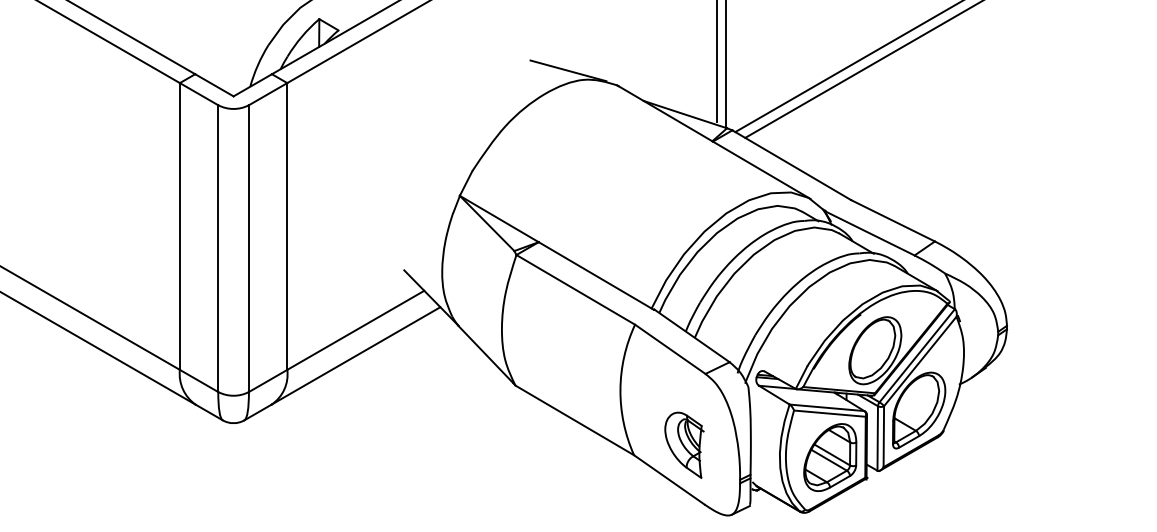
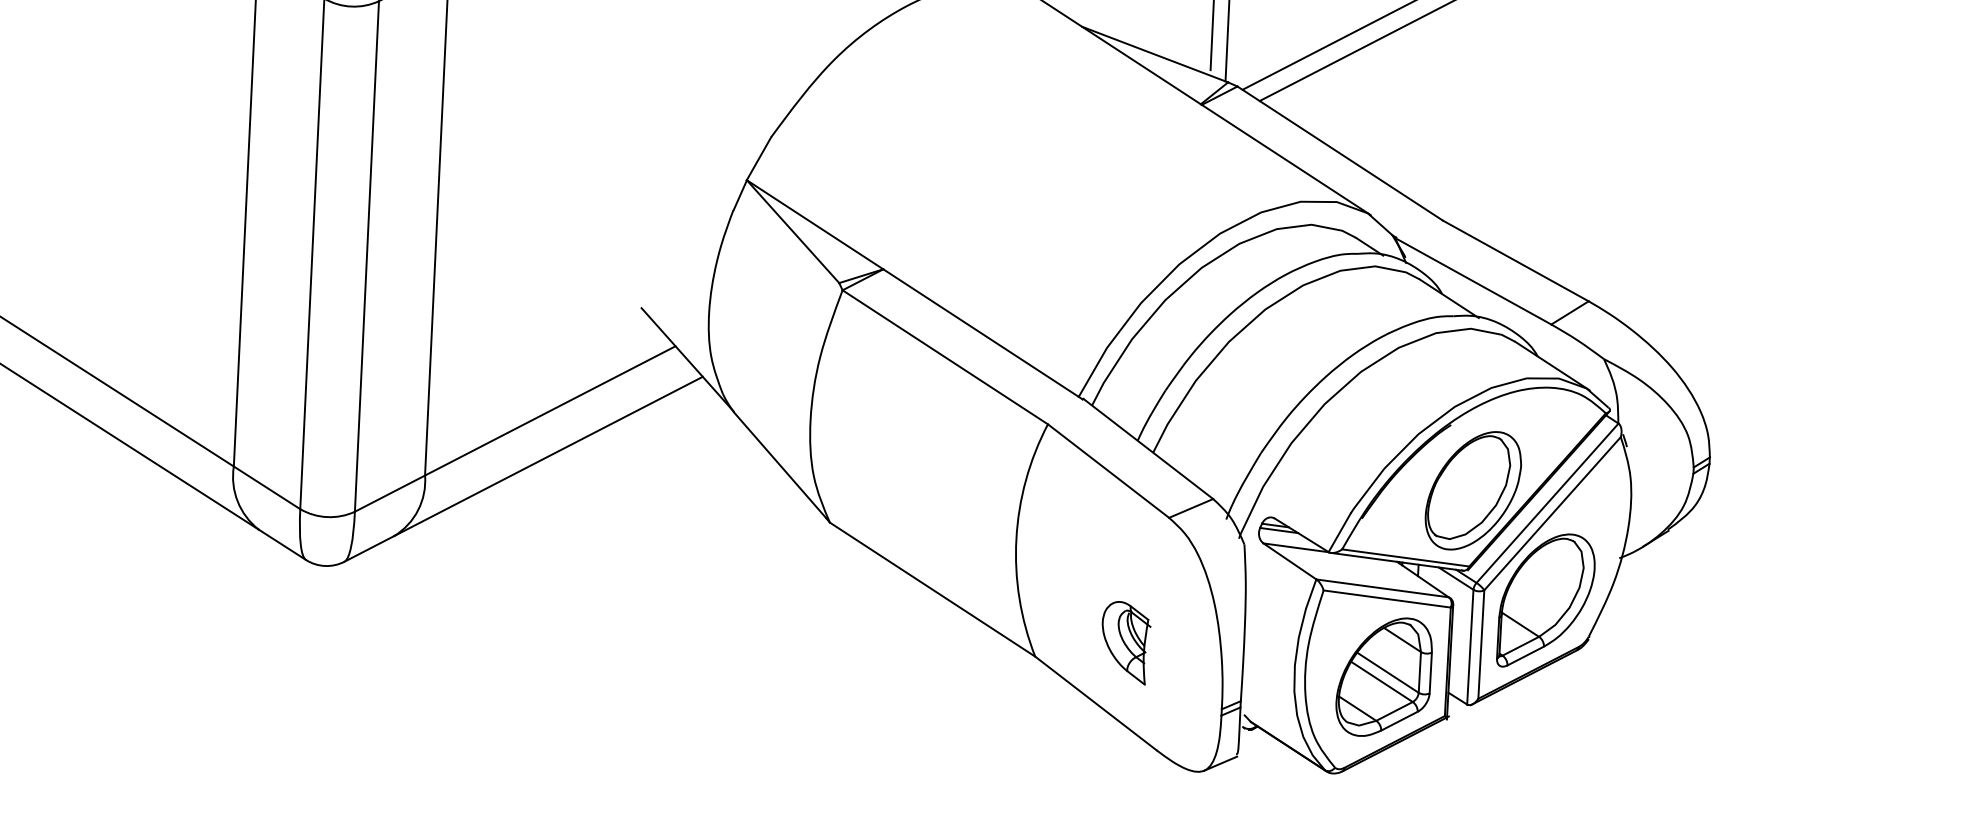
part: (684, 444) -> (1125, 641), size x0.7

